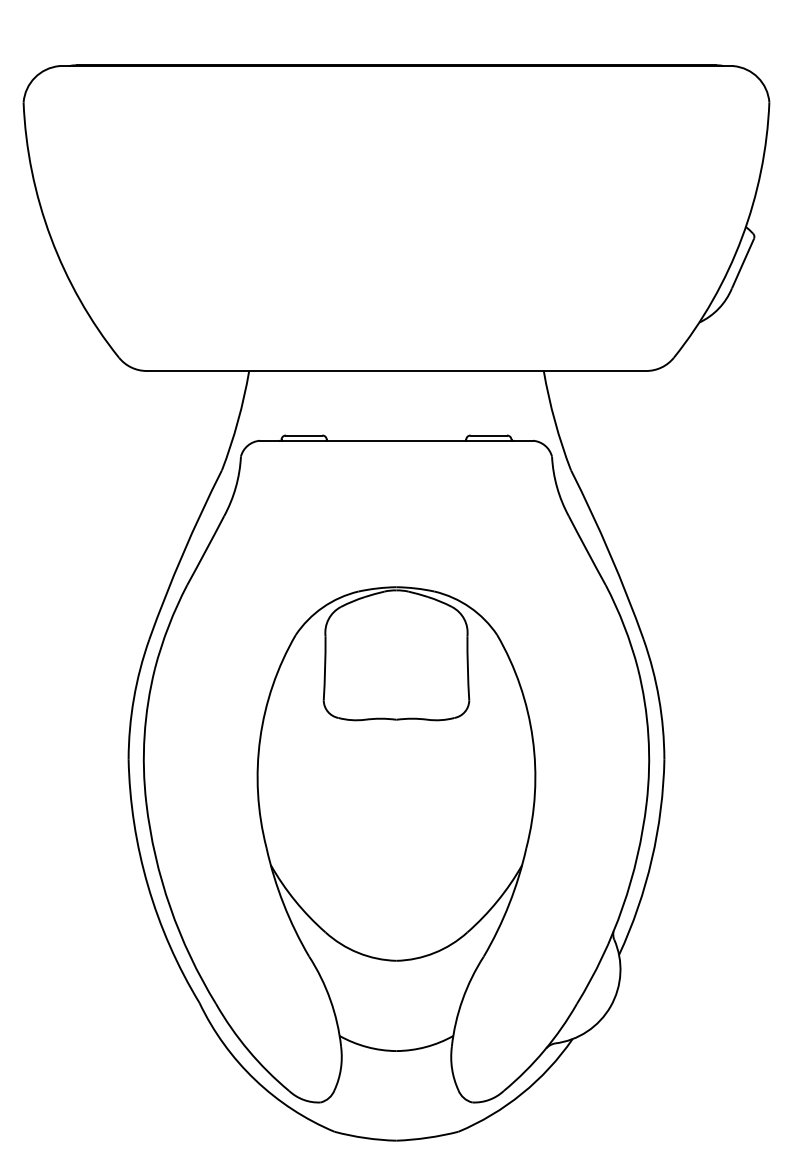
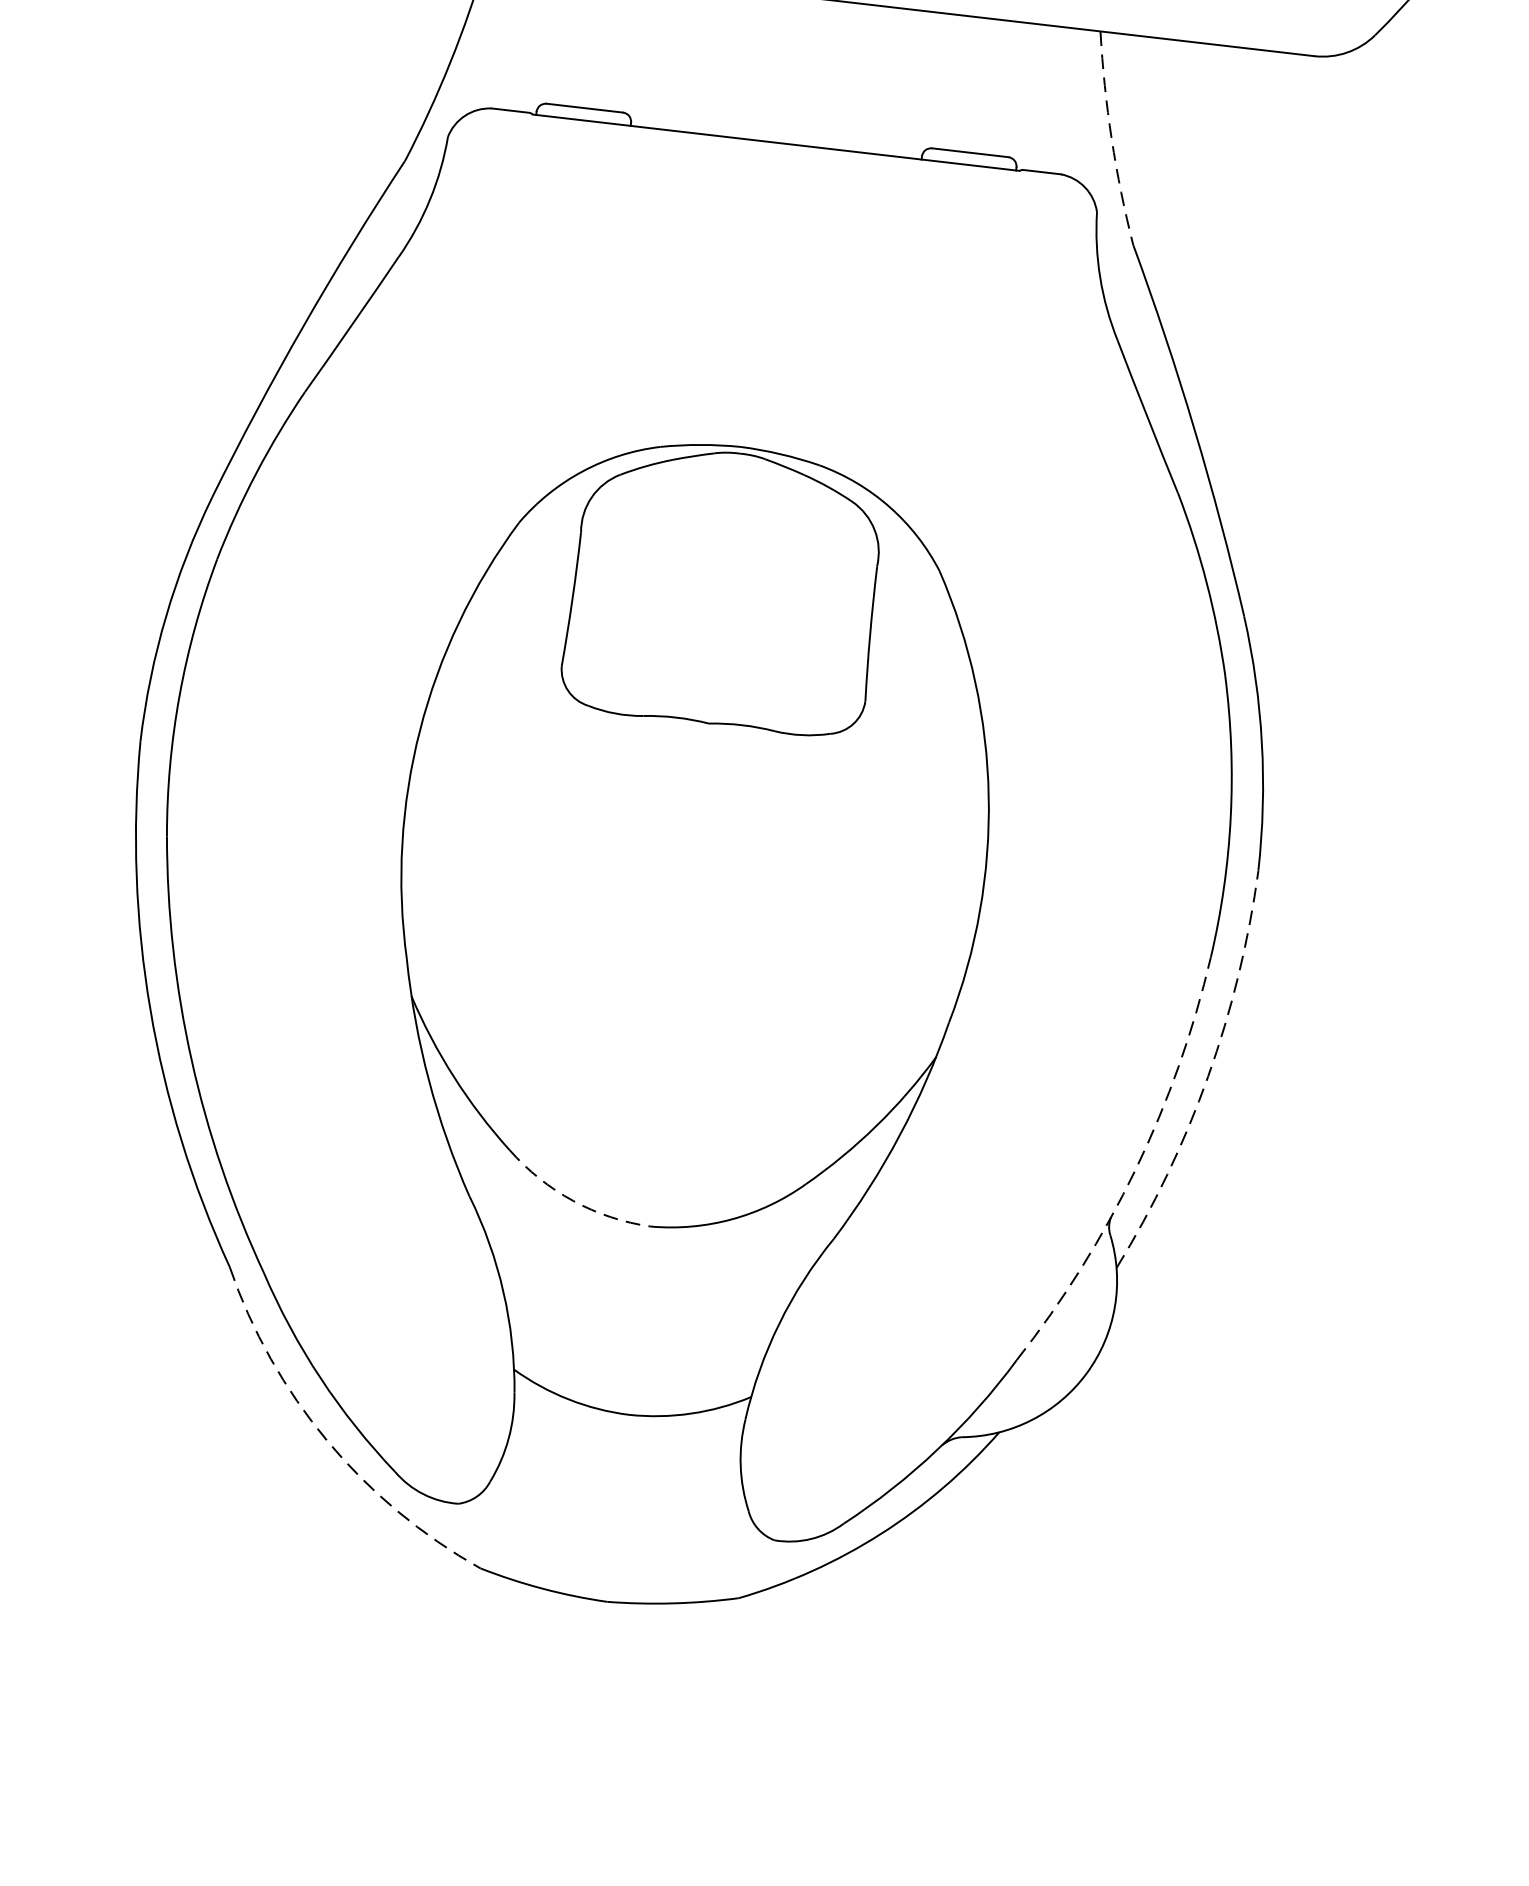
arc: (555, 421) -> (1112, 139), solid -> dashed
arc: (651, 859) -> (1207, 1076), solid -> dashed
arc: (622, 907) -> (1135, 1169), solid -> dashed
arc: (358, 952) -> (573, 1199), solid -> dashed
arc: (255, 1079) -> (327, 1440), solid -> dashed

